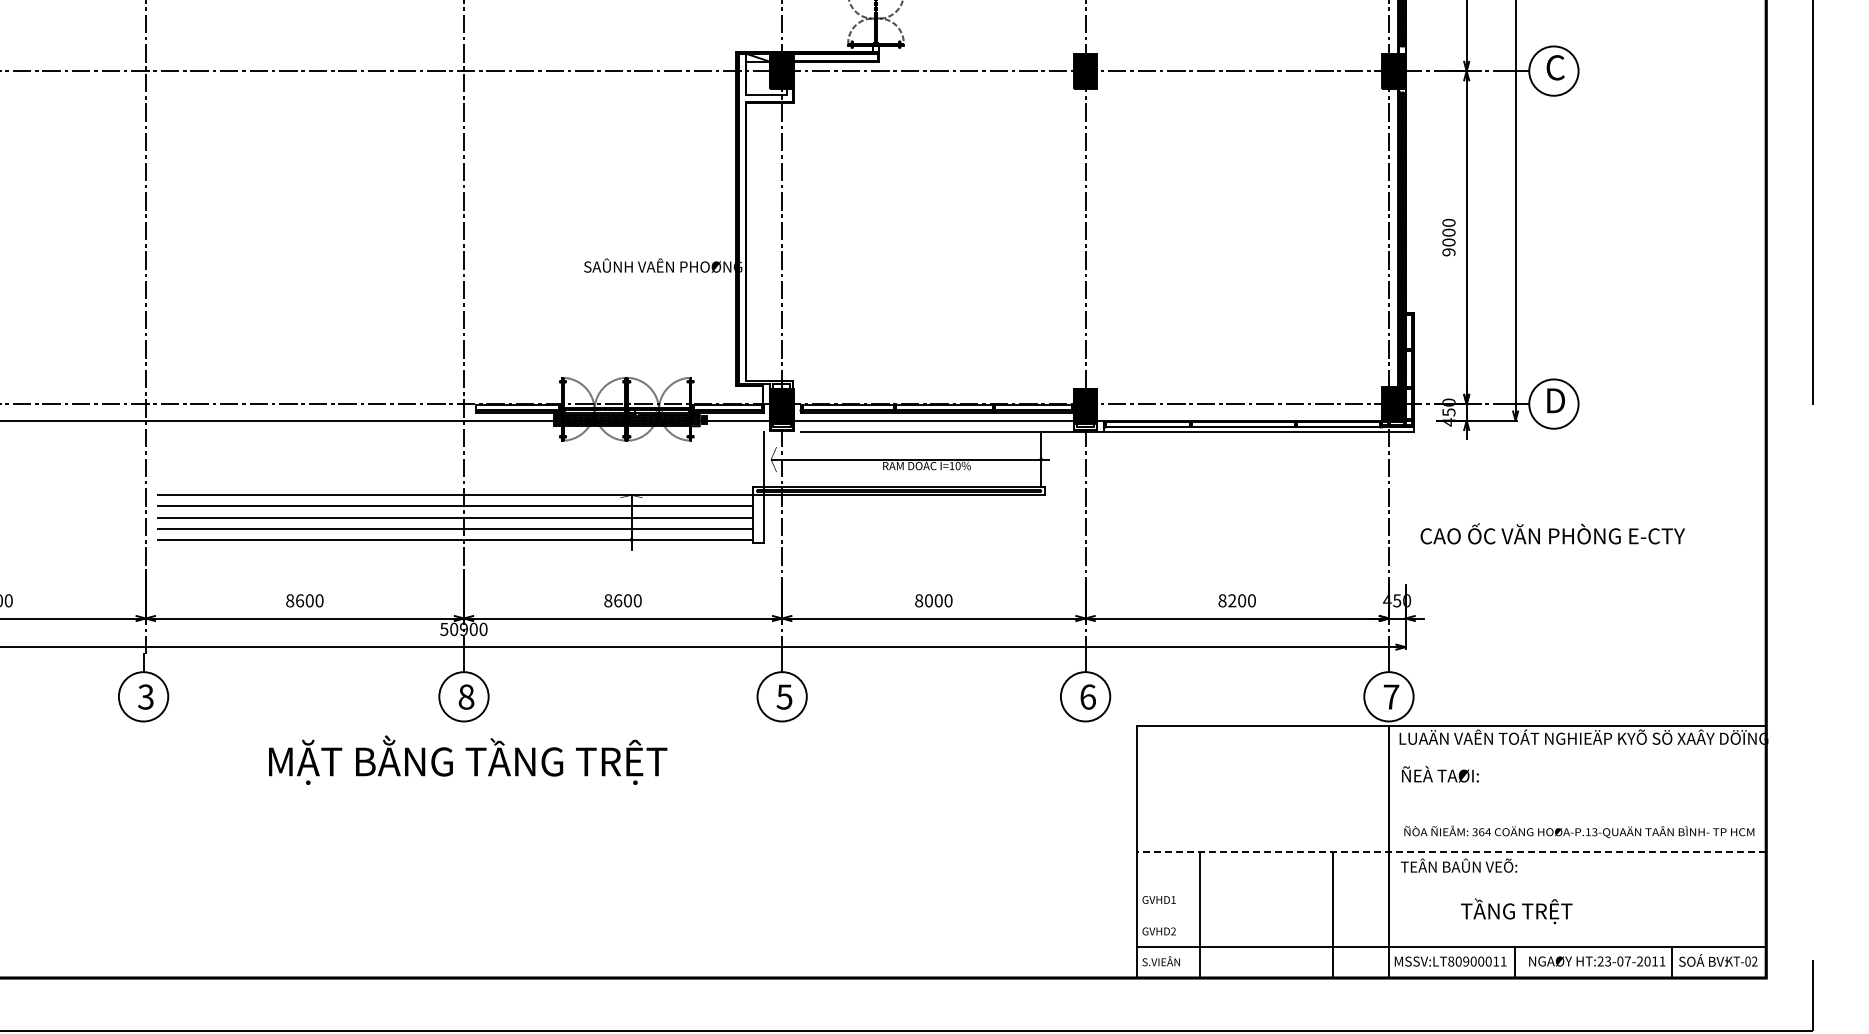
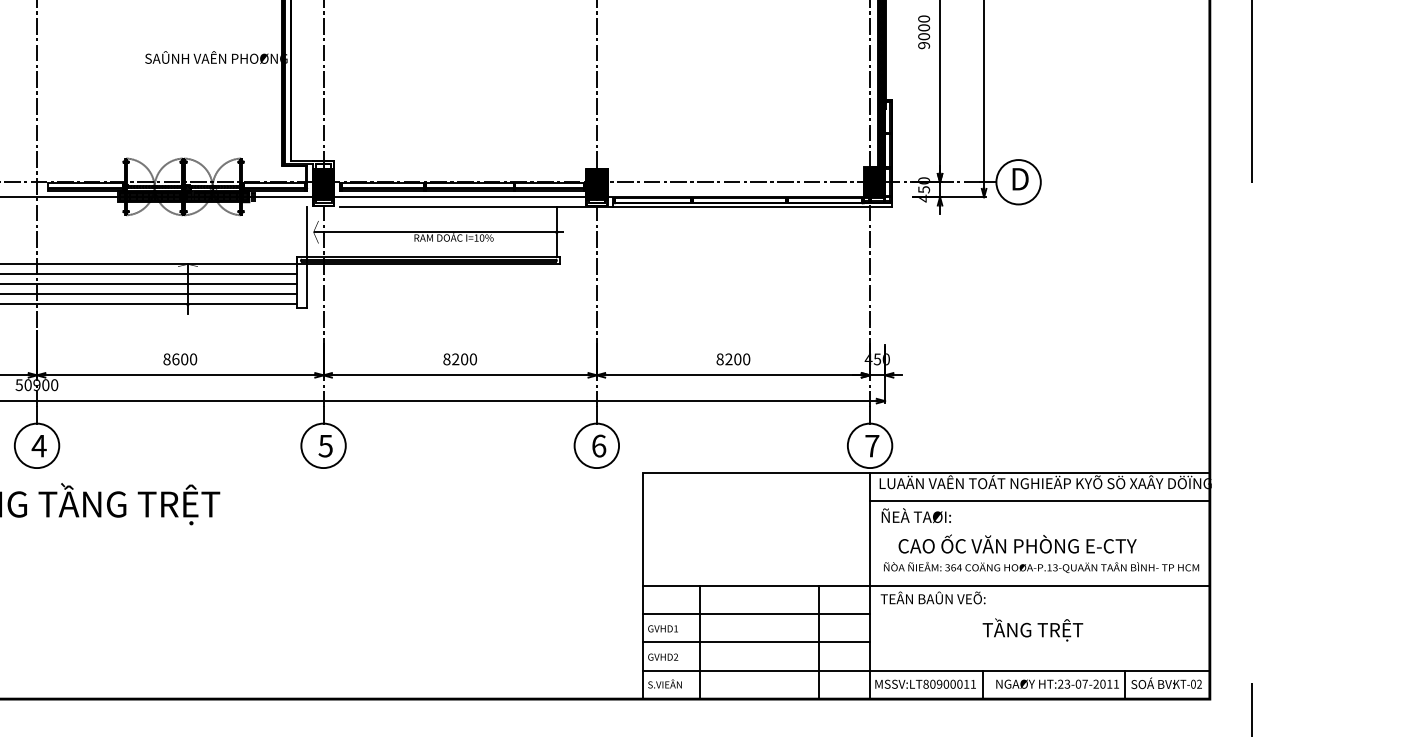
text: (1552, 533) -> (1017, 543), moved
text: (928, 600) -> (455, 359), 8000 -> 8200
text: (466, 696) -> (39, 445), 8 -> 4
line: (1577, 757) -> (1039, 500), added
line: (1451, 852) -> (926, 586), dashed -> solid
line: (1262, 883) -> (756, 613), added
text: (1516, 911) -> (1032, 630), moved
line: (1262, 915) -> (756, 642), added

